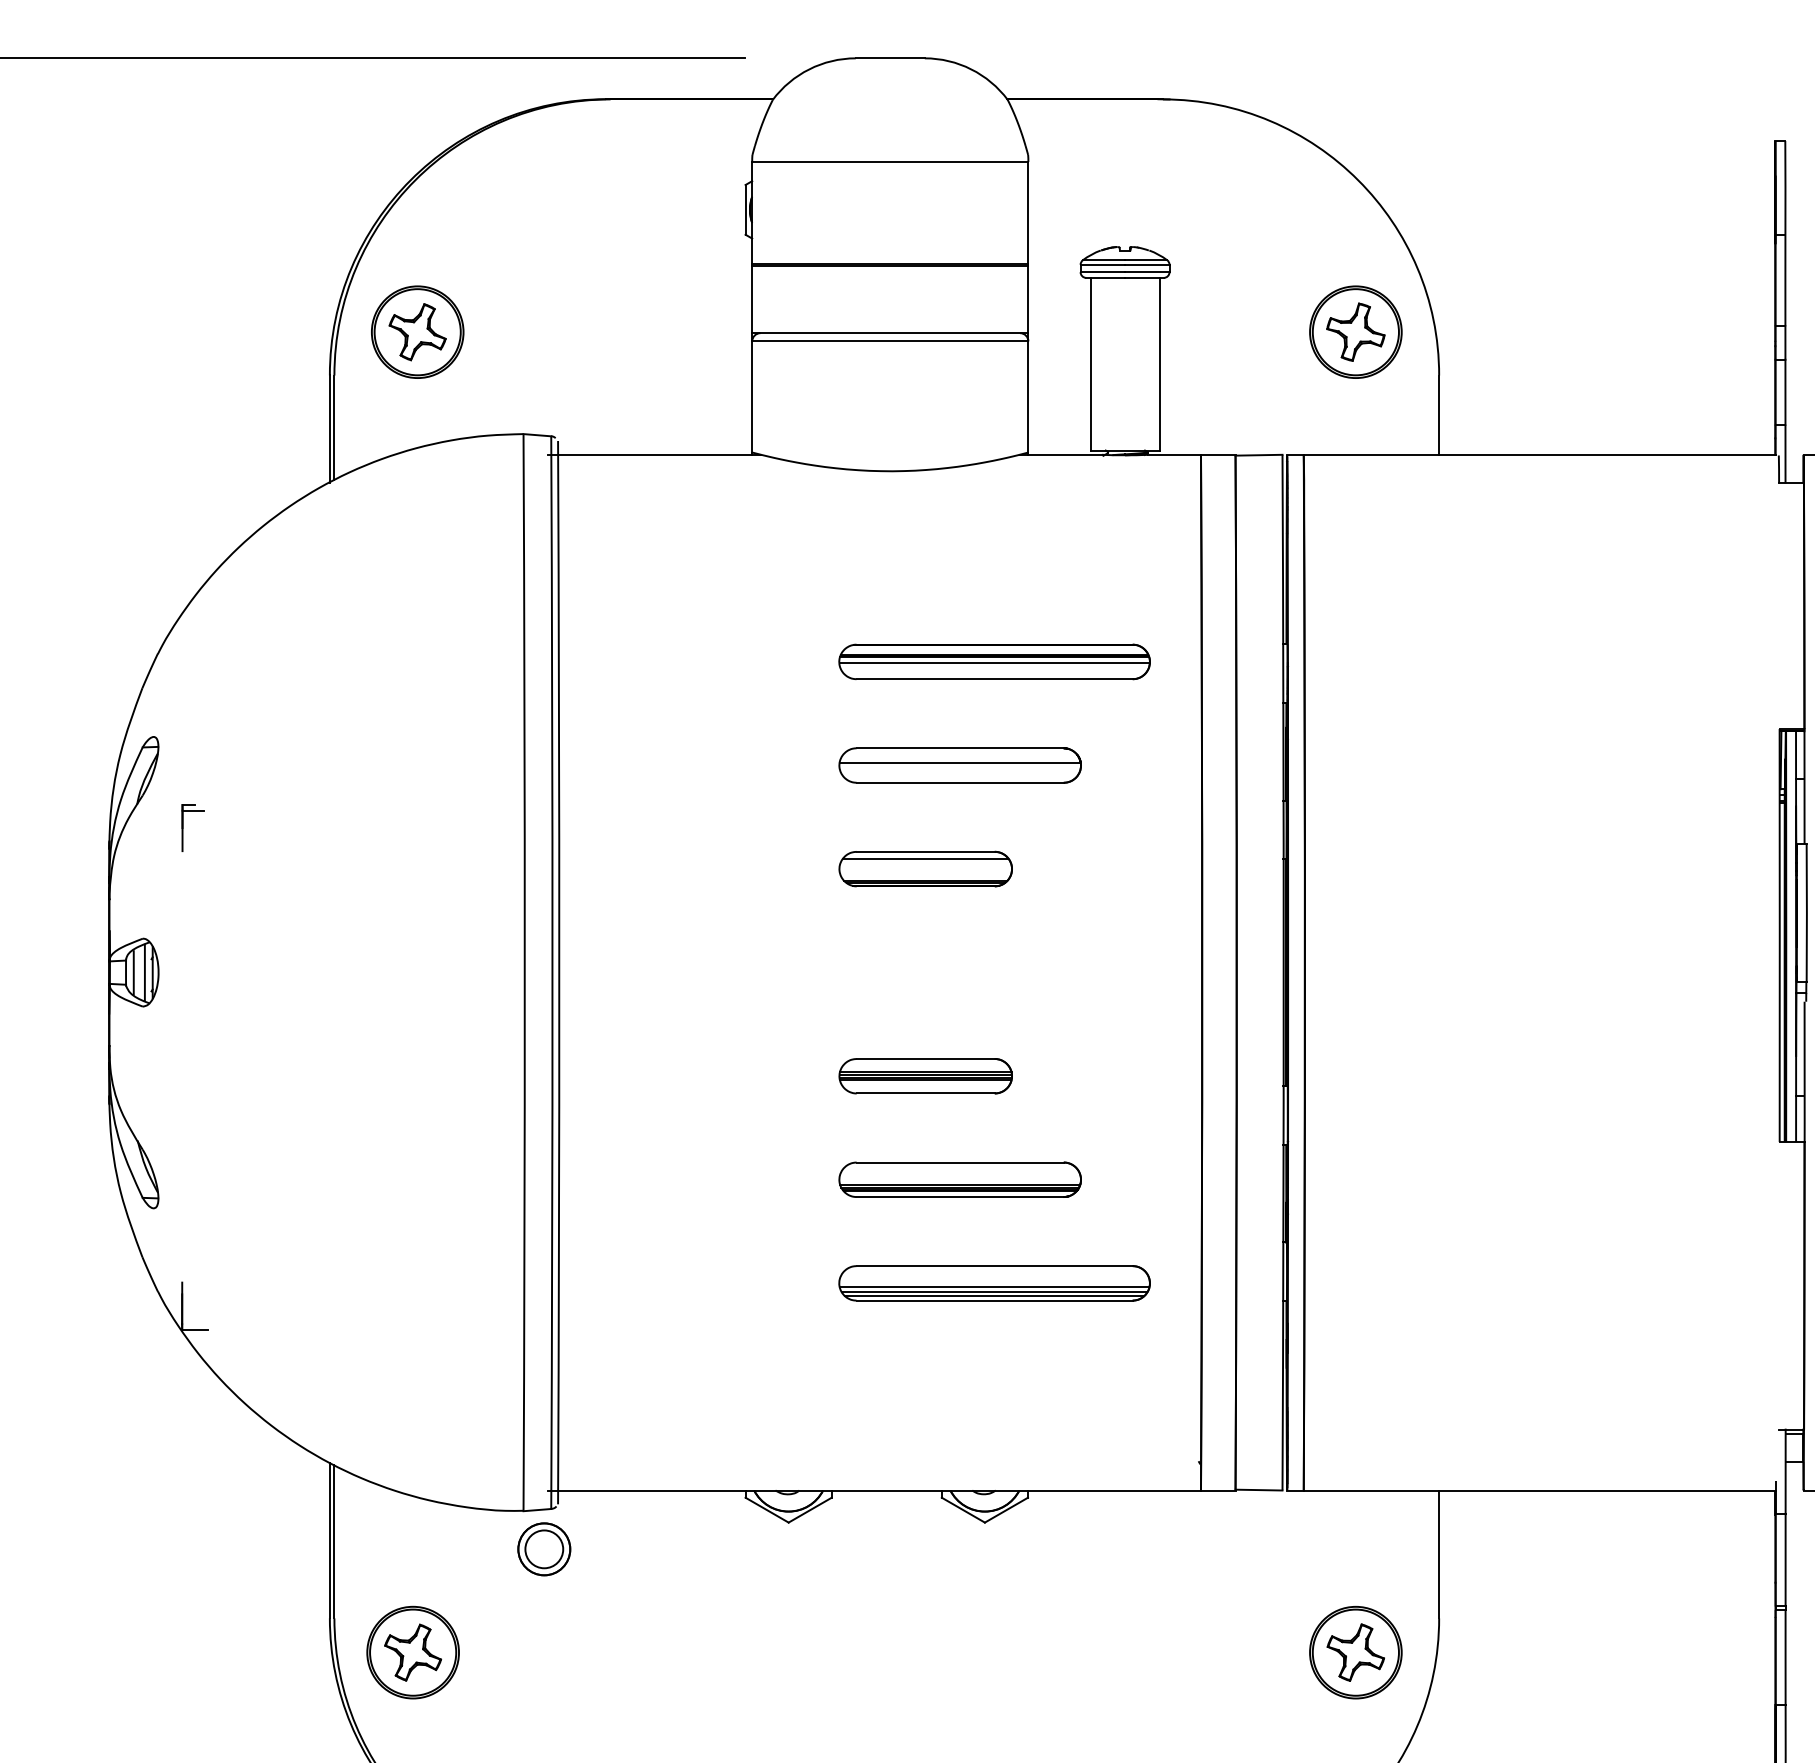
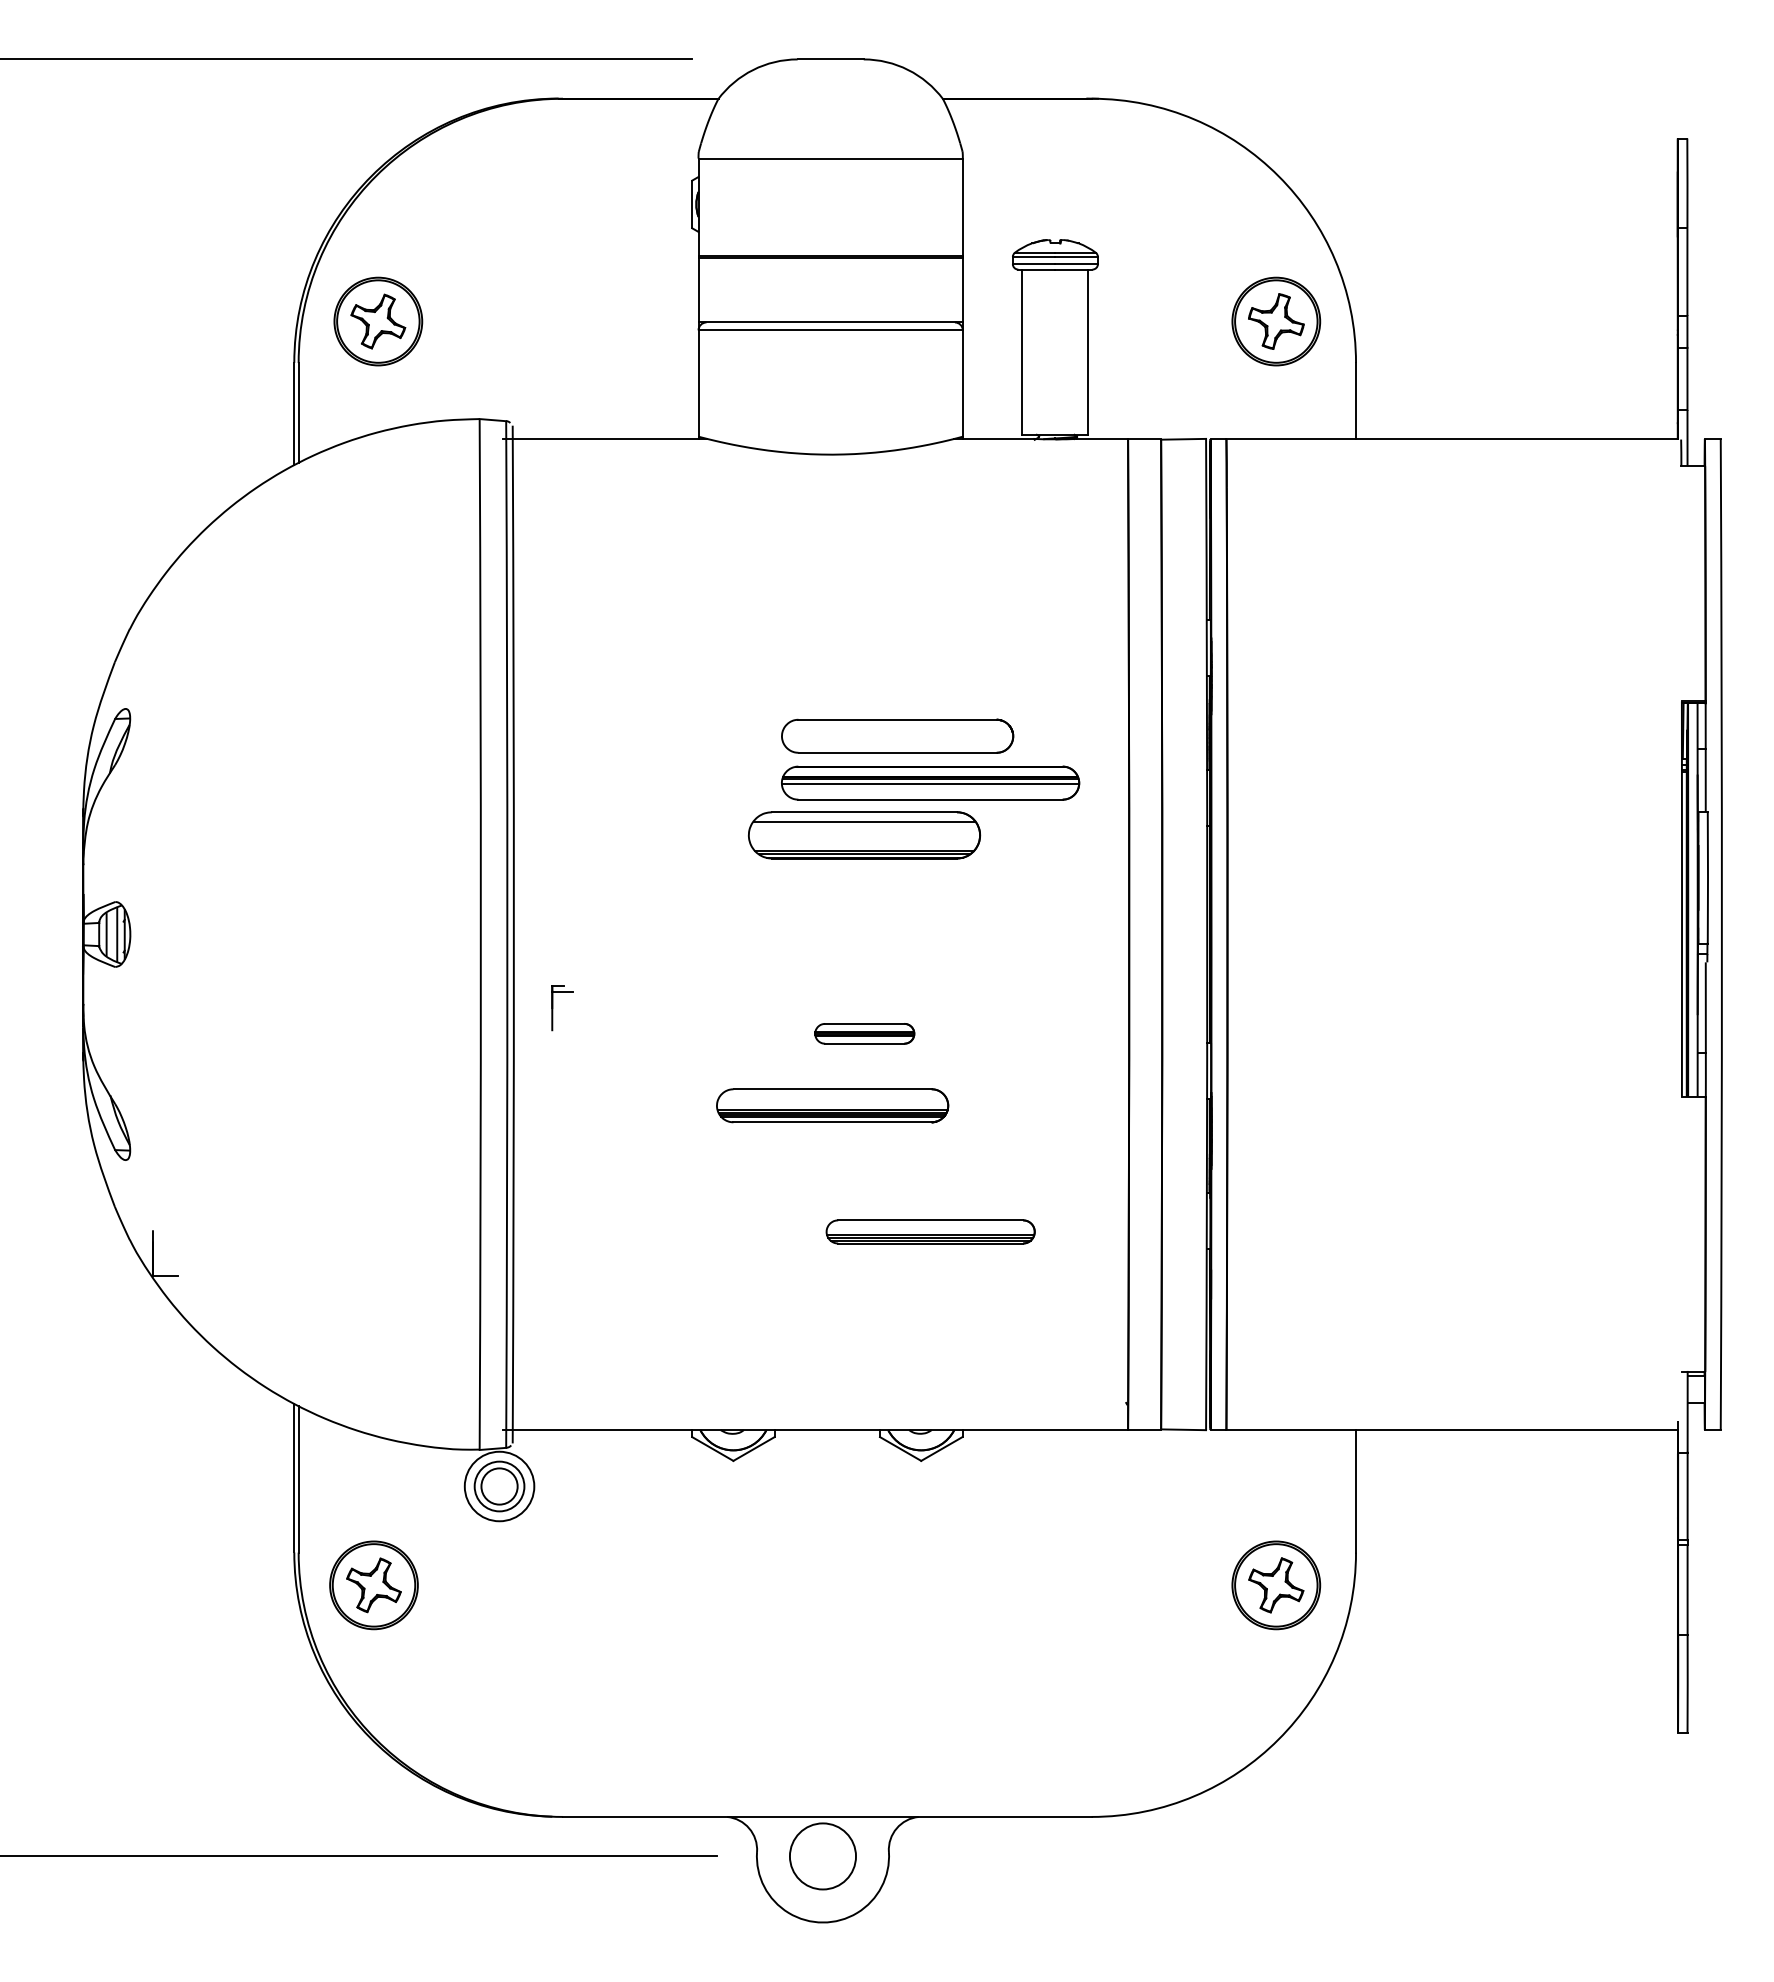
part: (994, 661) -> (930, 782), moved
line: (960, 762) -> (897, 733), removed
part: (183, 828) -> (553, 1008), moved
part: (925, 869) -> (864, 835), size x1.4
part: (925, 1076) -> (864, 1033), size x0.6
part: (960, 1179) -> (832, 1105), moved
part: (994, 1282) -> (930, 1231), size x0.7
circle: (544, 1549) -> (499, 1486), size x1.4

